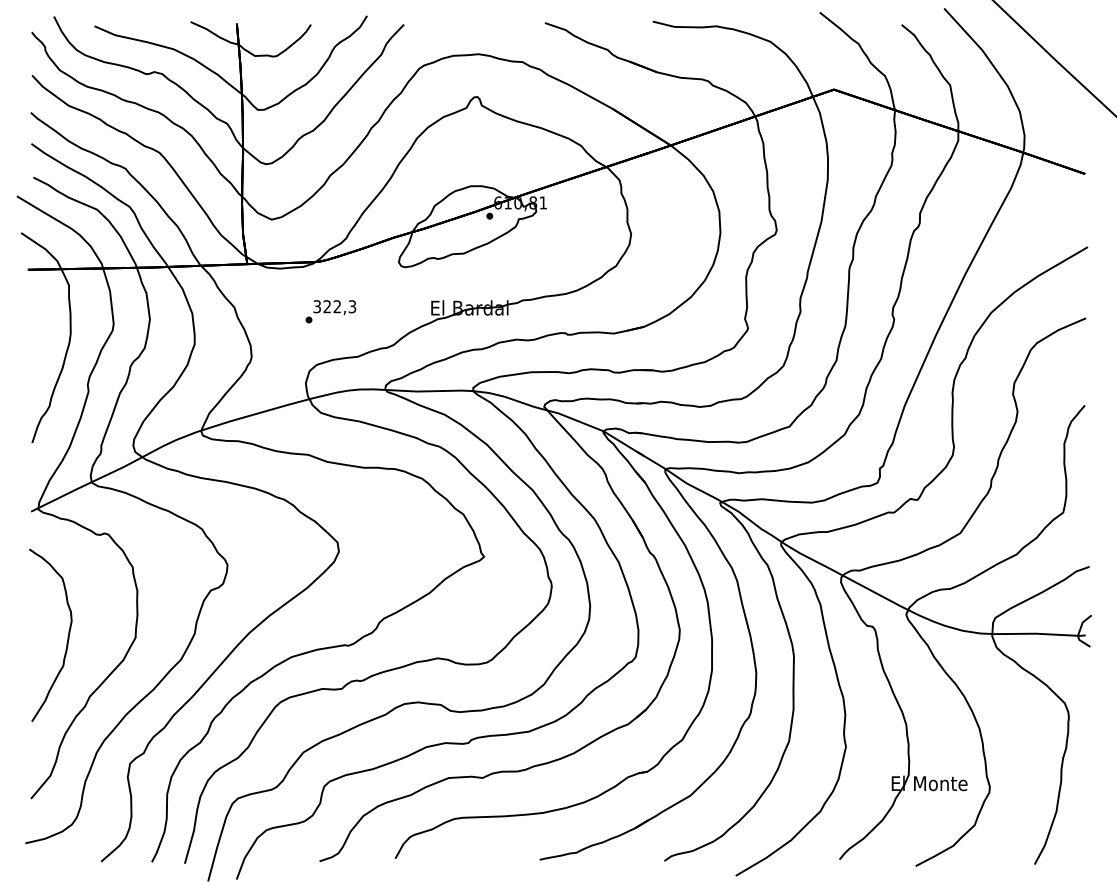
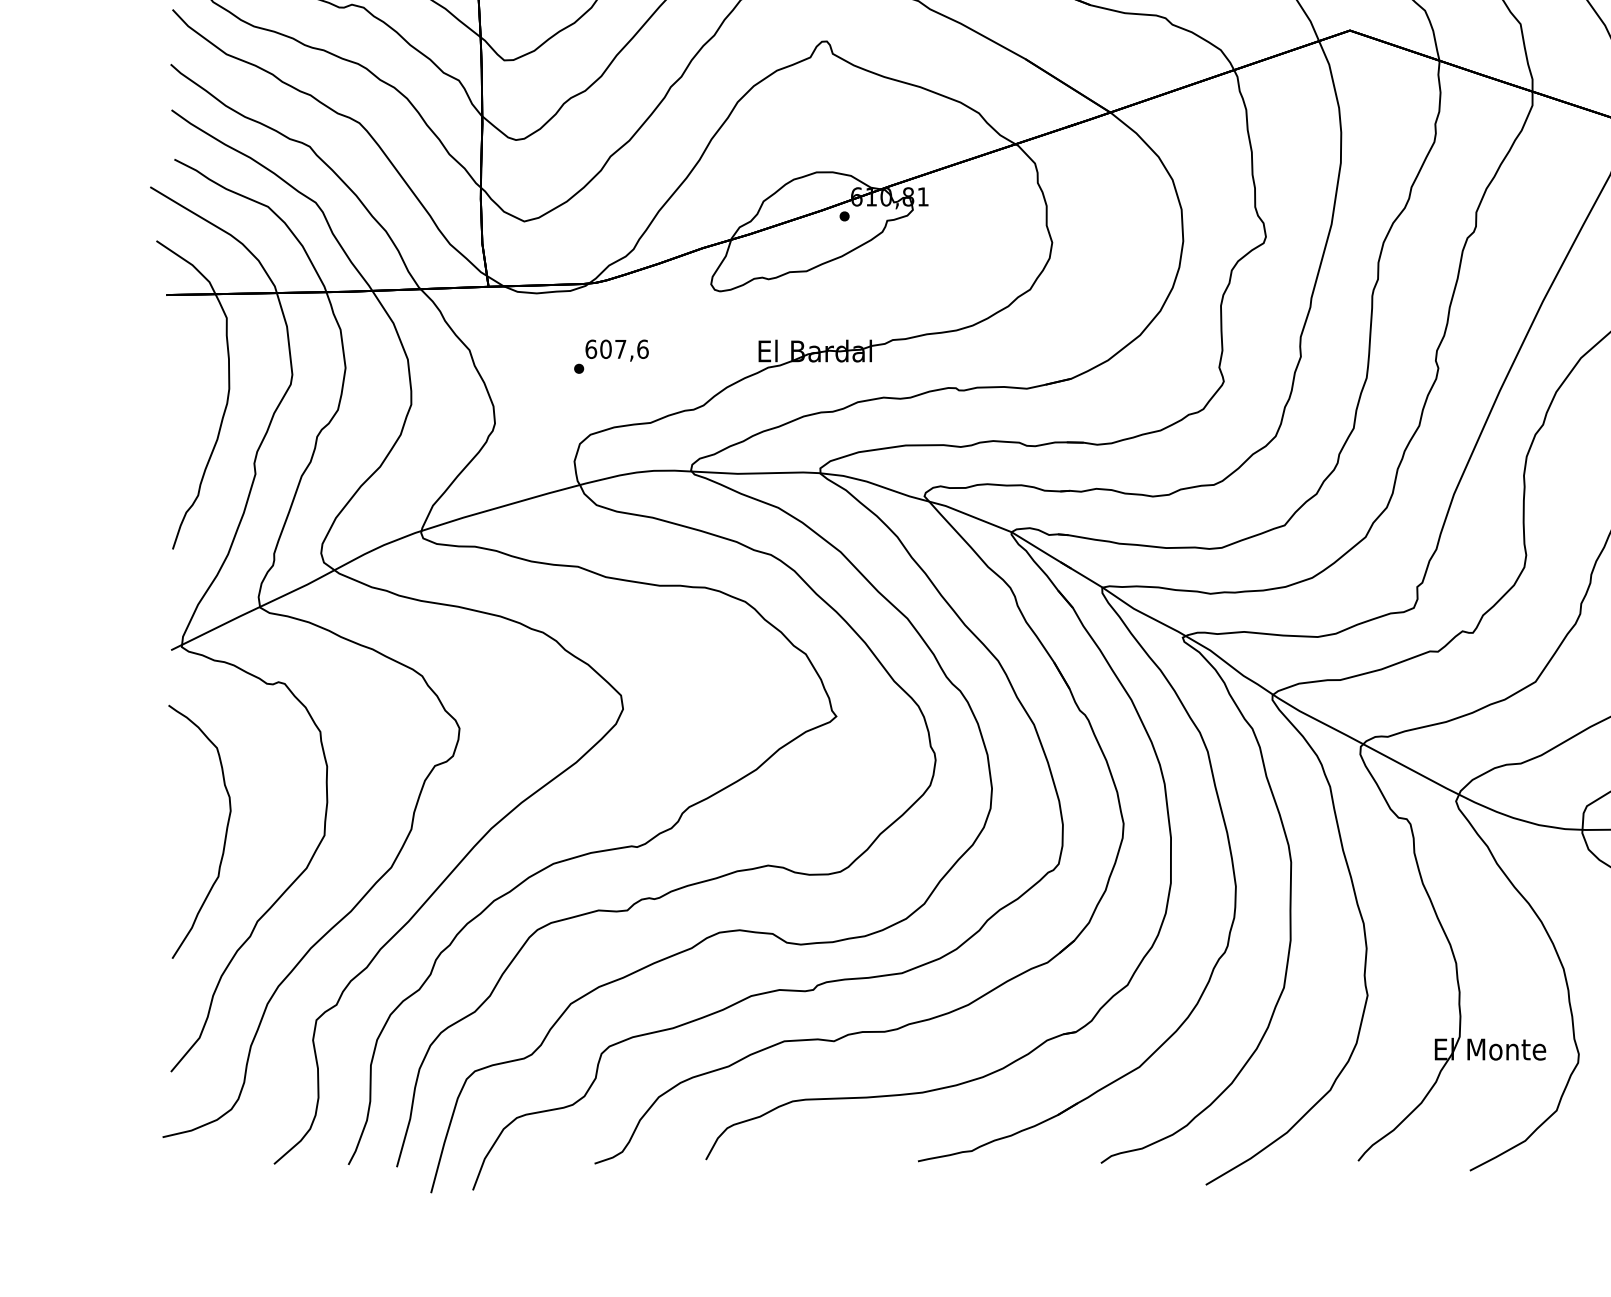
text: (334, 306) -> (616, 348), 322,3 -> 607,6

